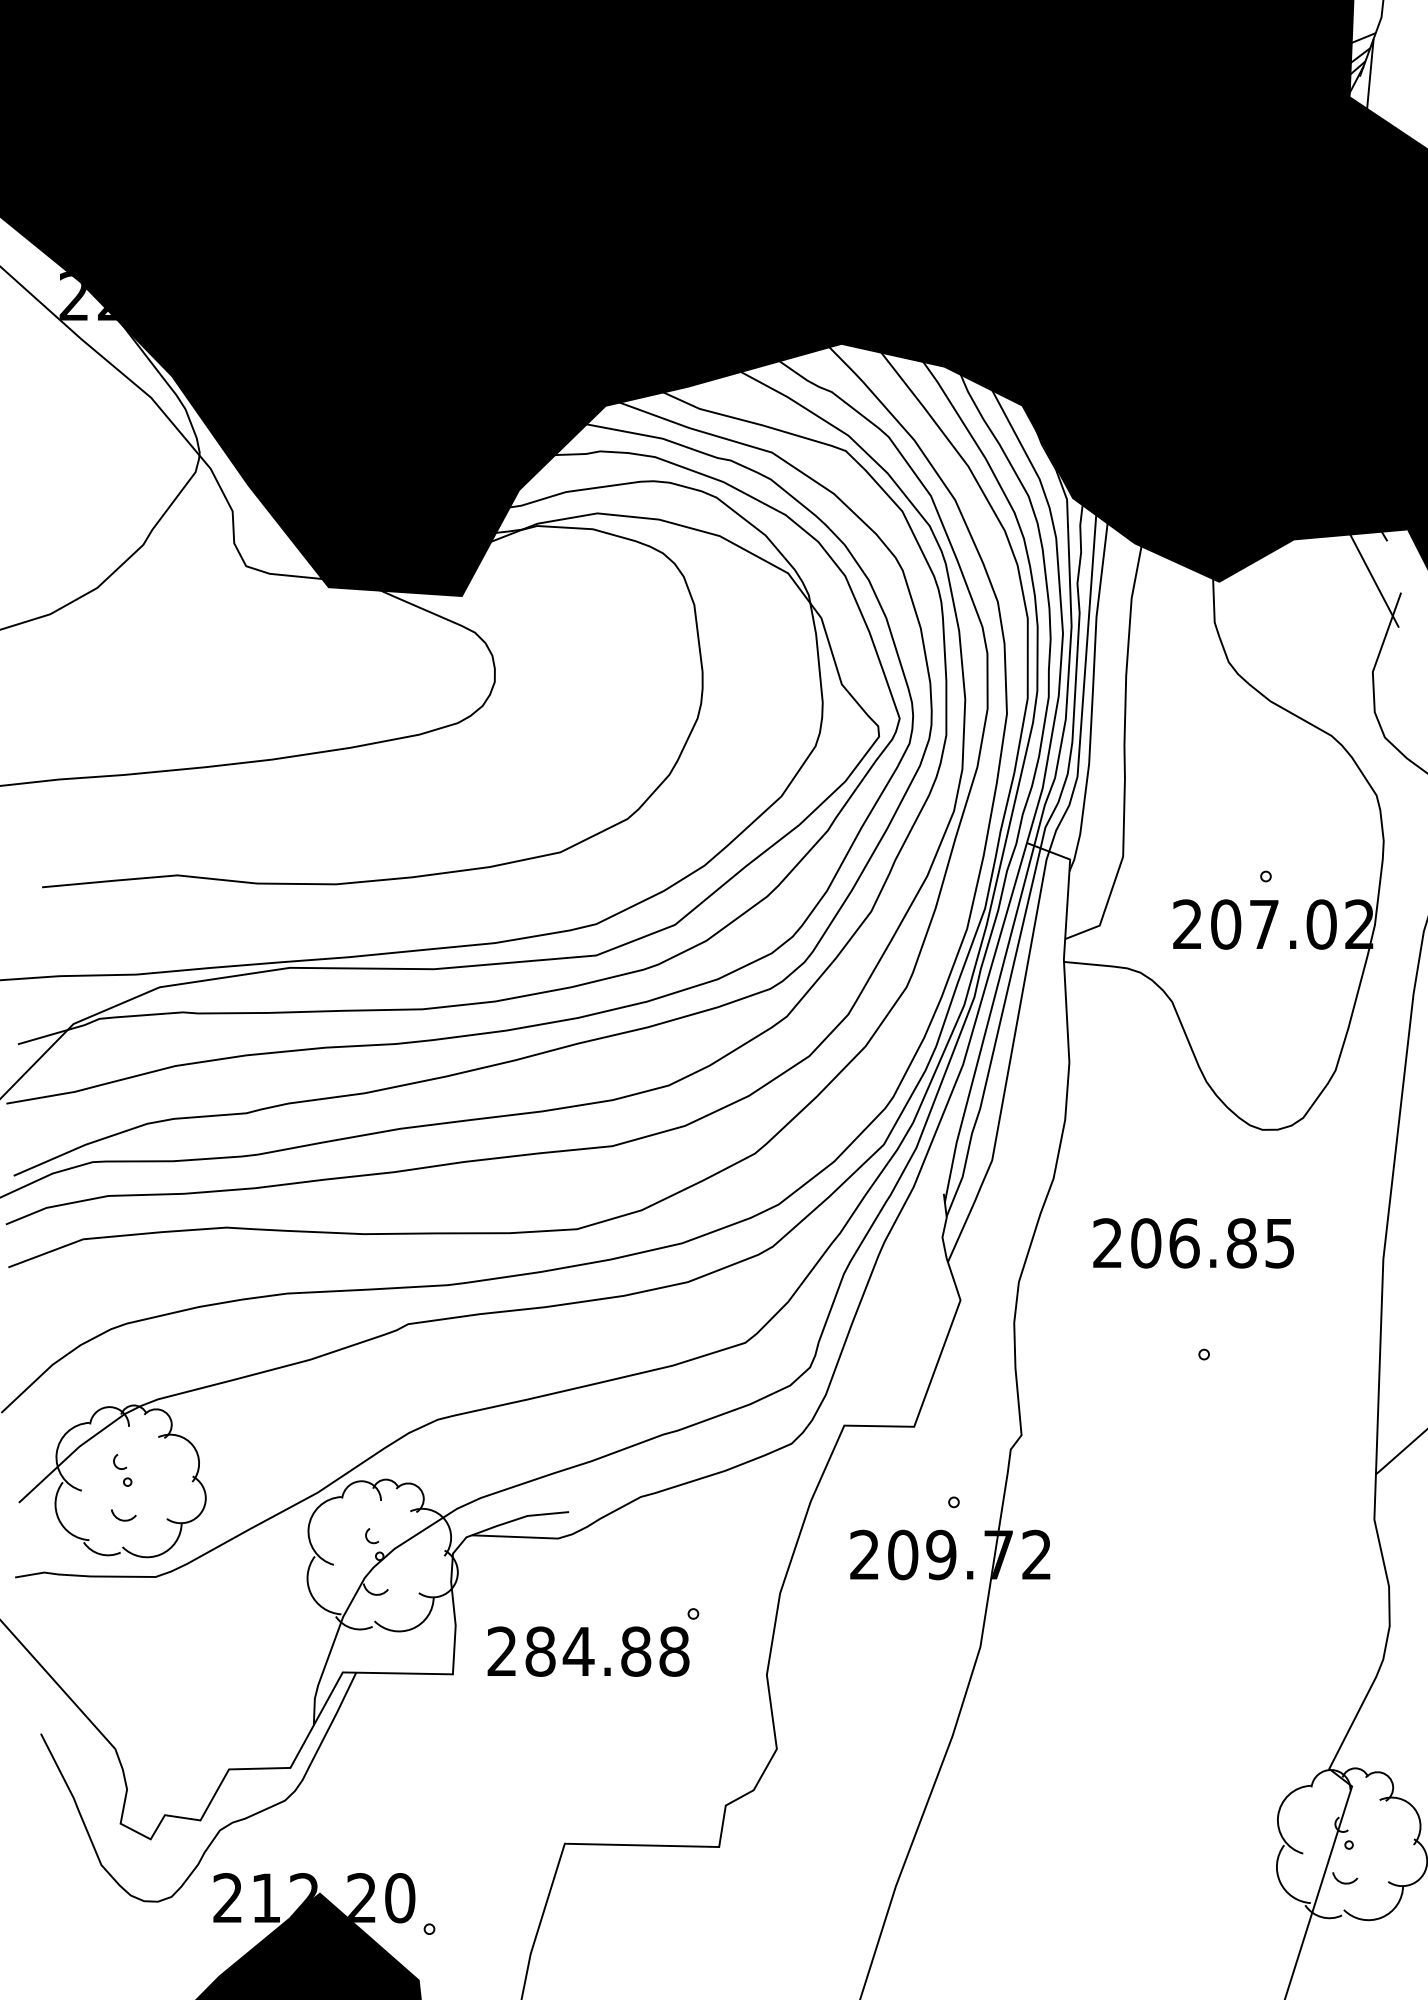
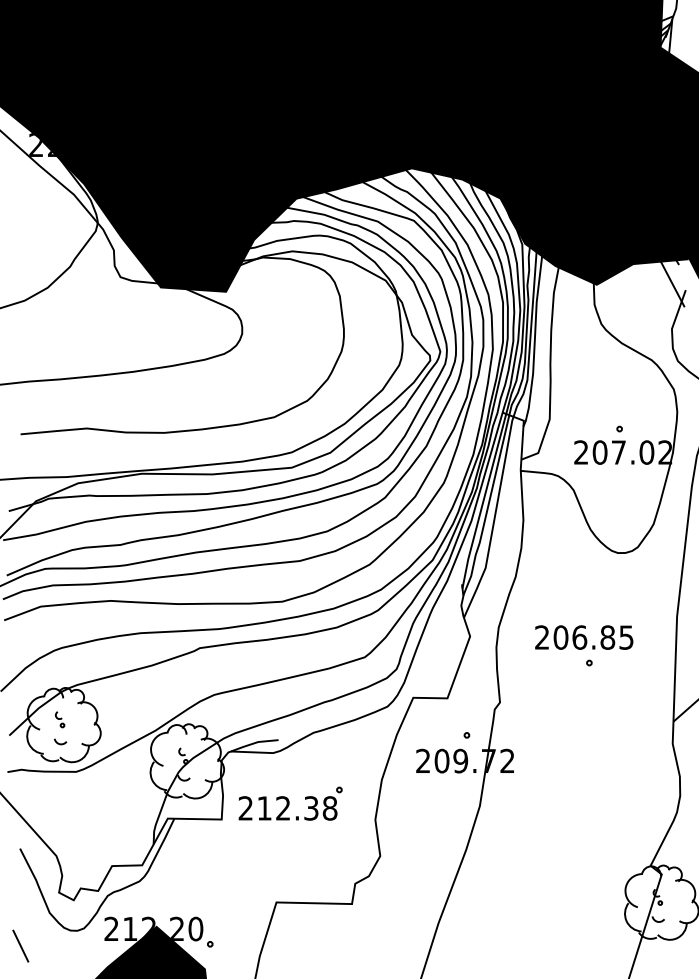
text: (1194, 1243) -> (584, 637), moved
text: (587, 1651) -> (287, 808), 284.88 -> 212.38
line: (41, 1931) -> (20, 945), added

